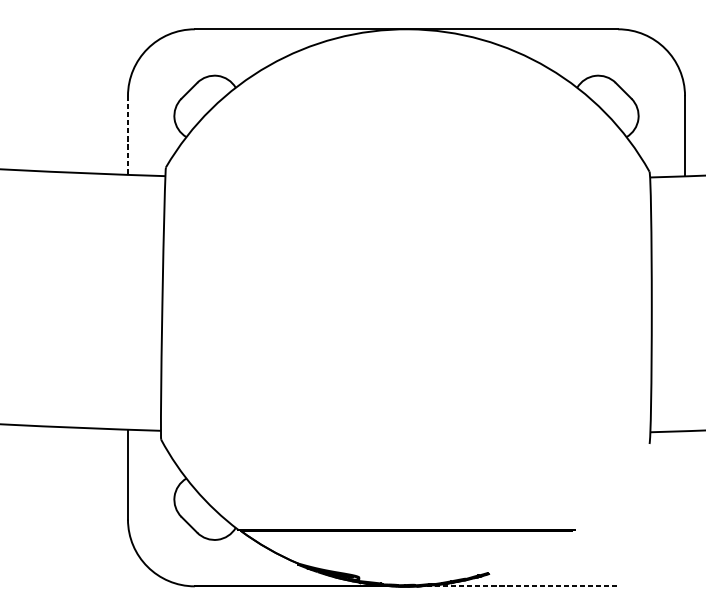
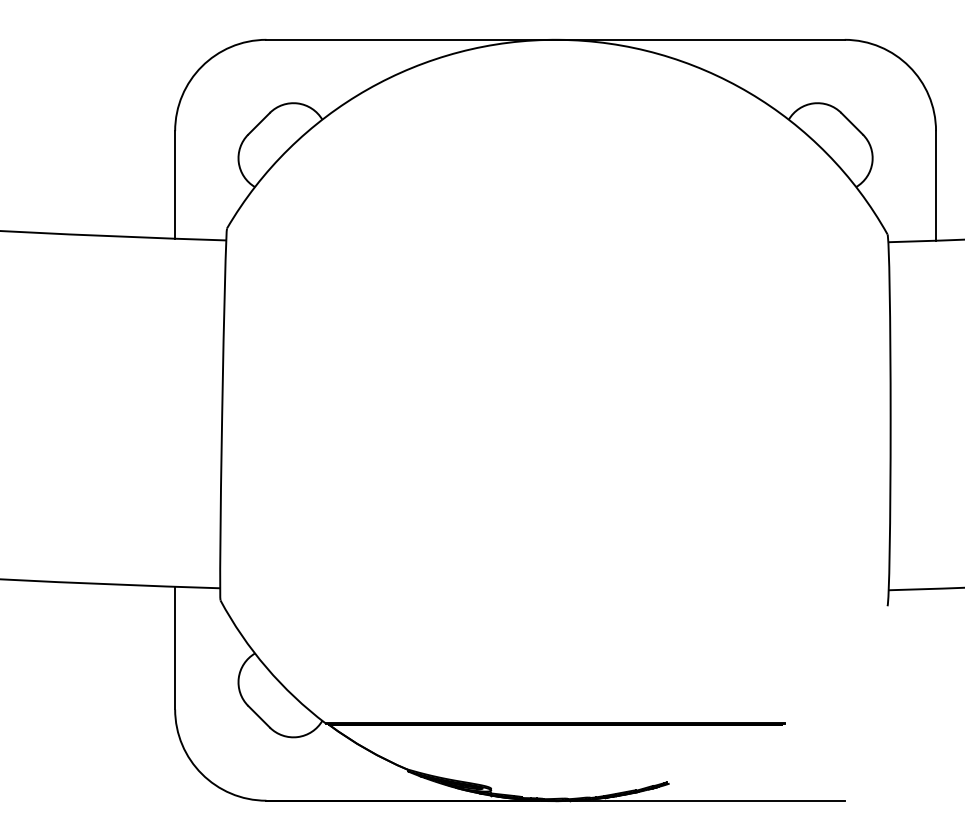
line: (128, 135) -> (175, 184), dashed -> solid
line: (519, 586) -> (709, 800), dashed -> solid

